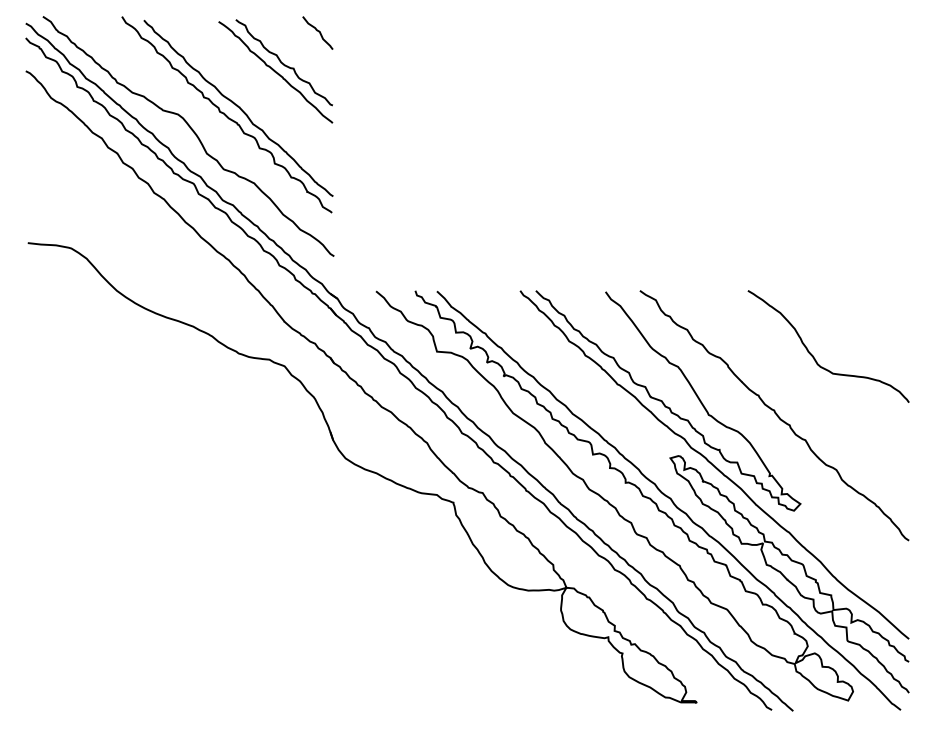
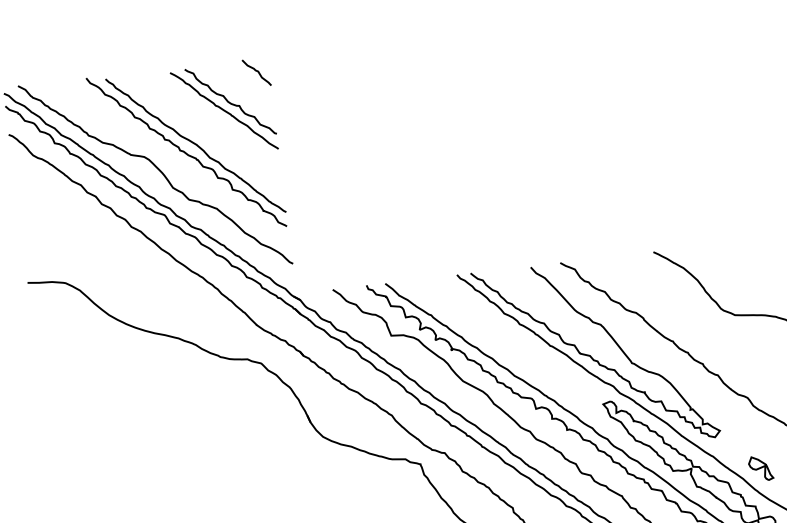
part: (842, 552) -> (761, 468), added

